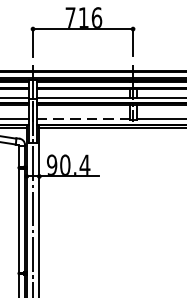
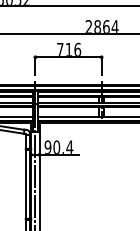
line: (83, 118) -> (68, 116), dashed -> solid

